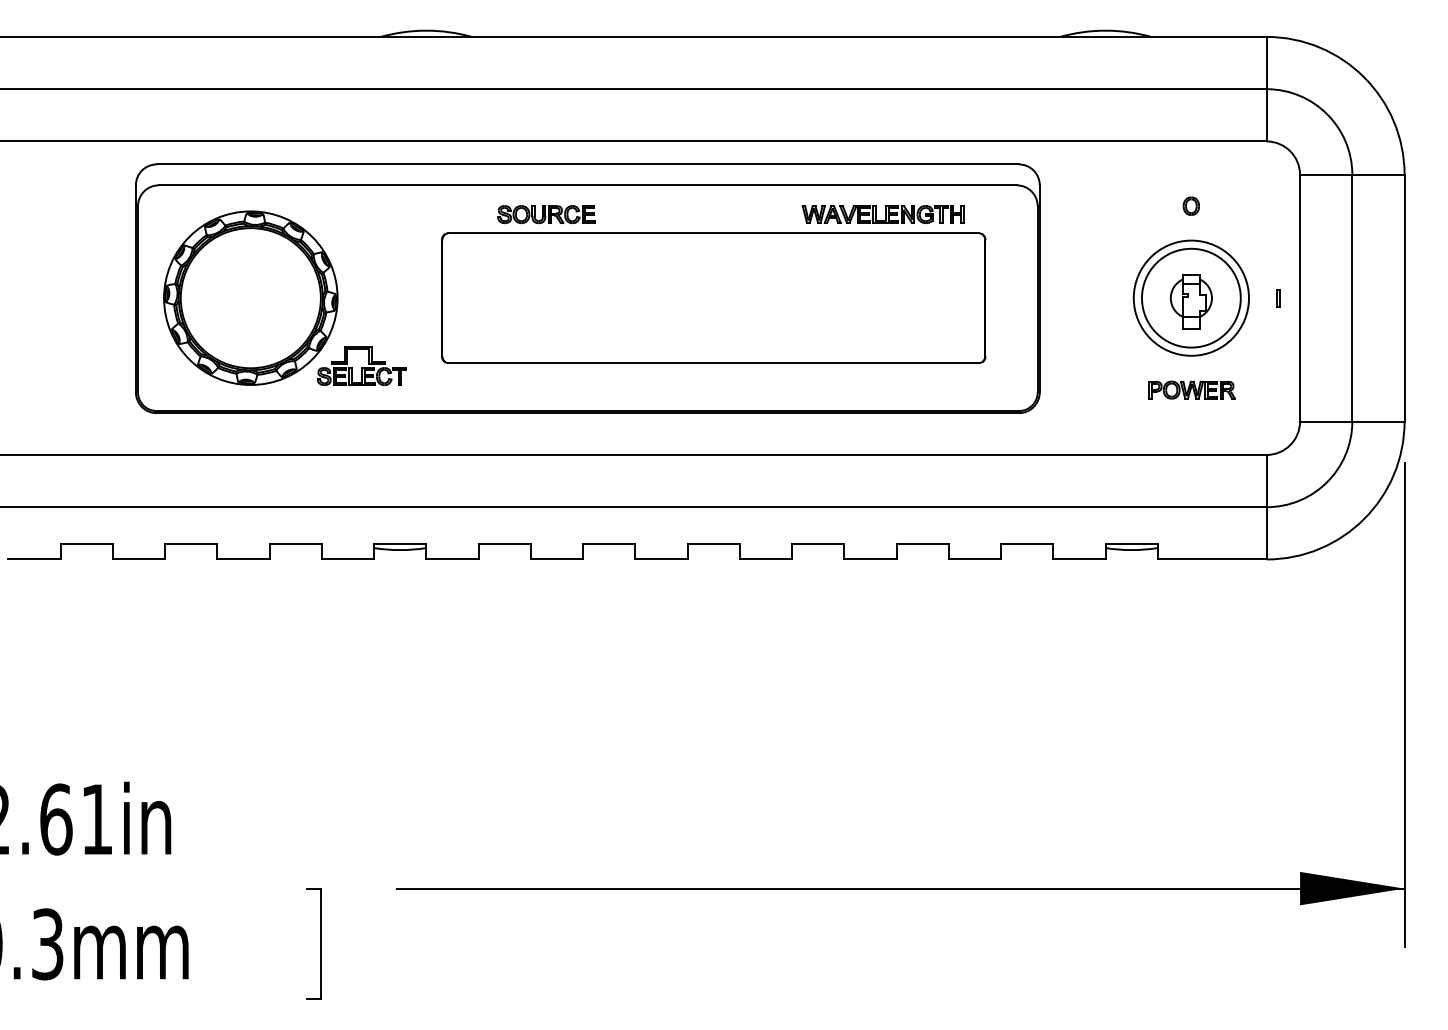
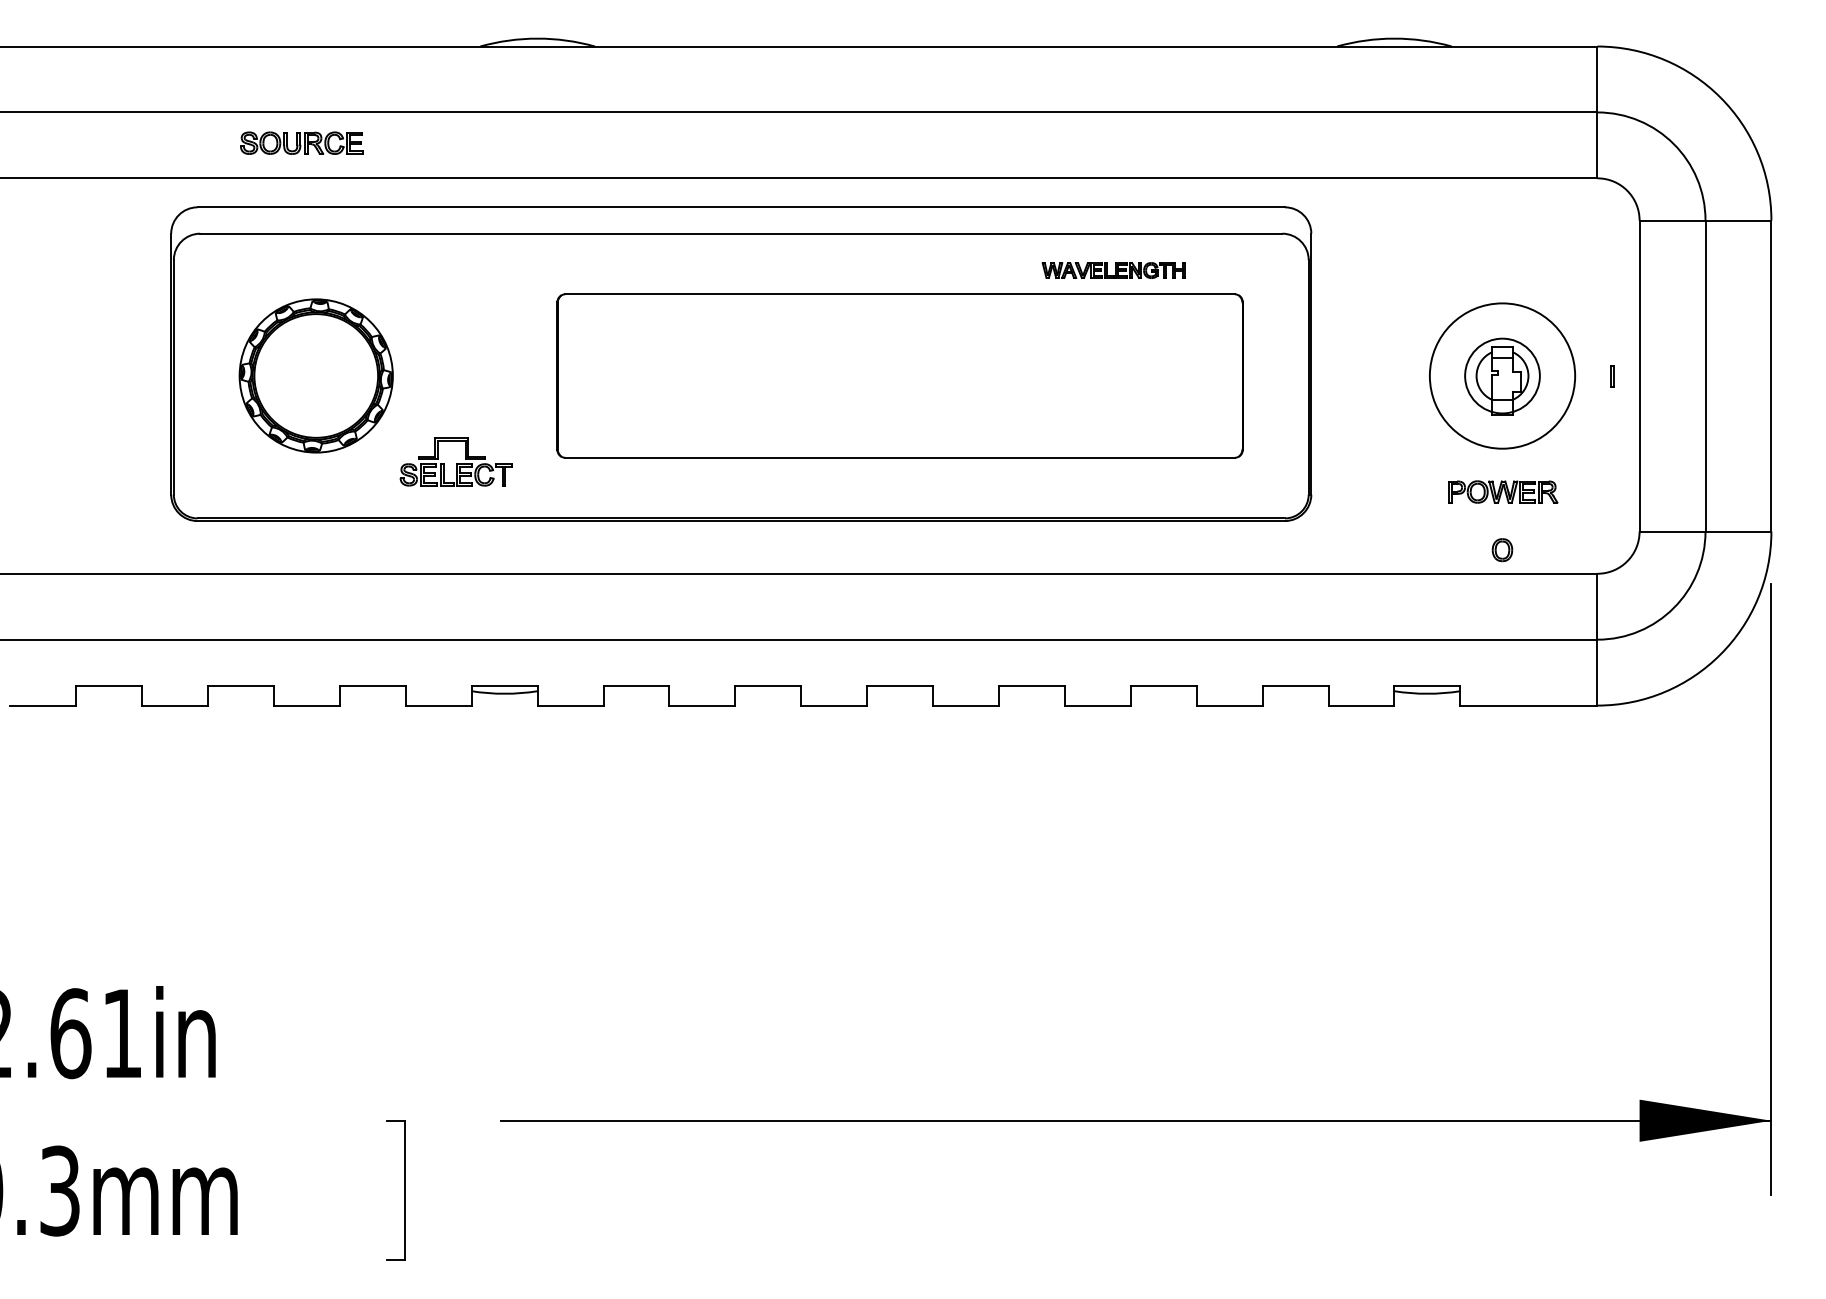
part: (1190, 205) -> (1501, 549), moved
part: (546, 214) -> (301, 143), moved
part: (882, 214) -> (1112, 270), size x0.7
part: (250, 297) -> (315, 375), size x0.7
circle: (1190, 297) -> (1501, 375), size x0.6

